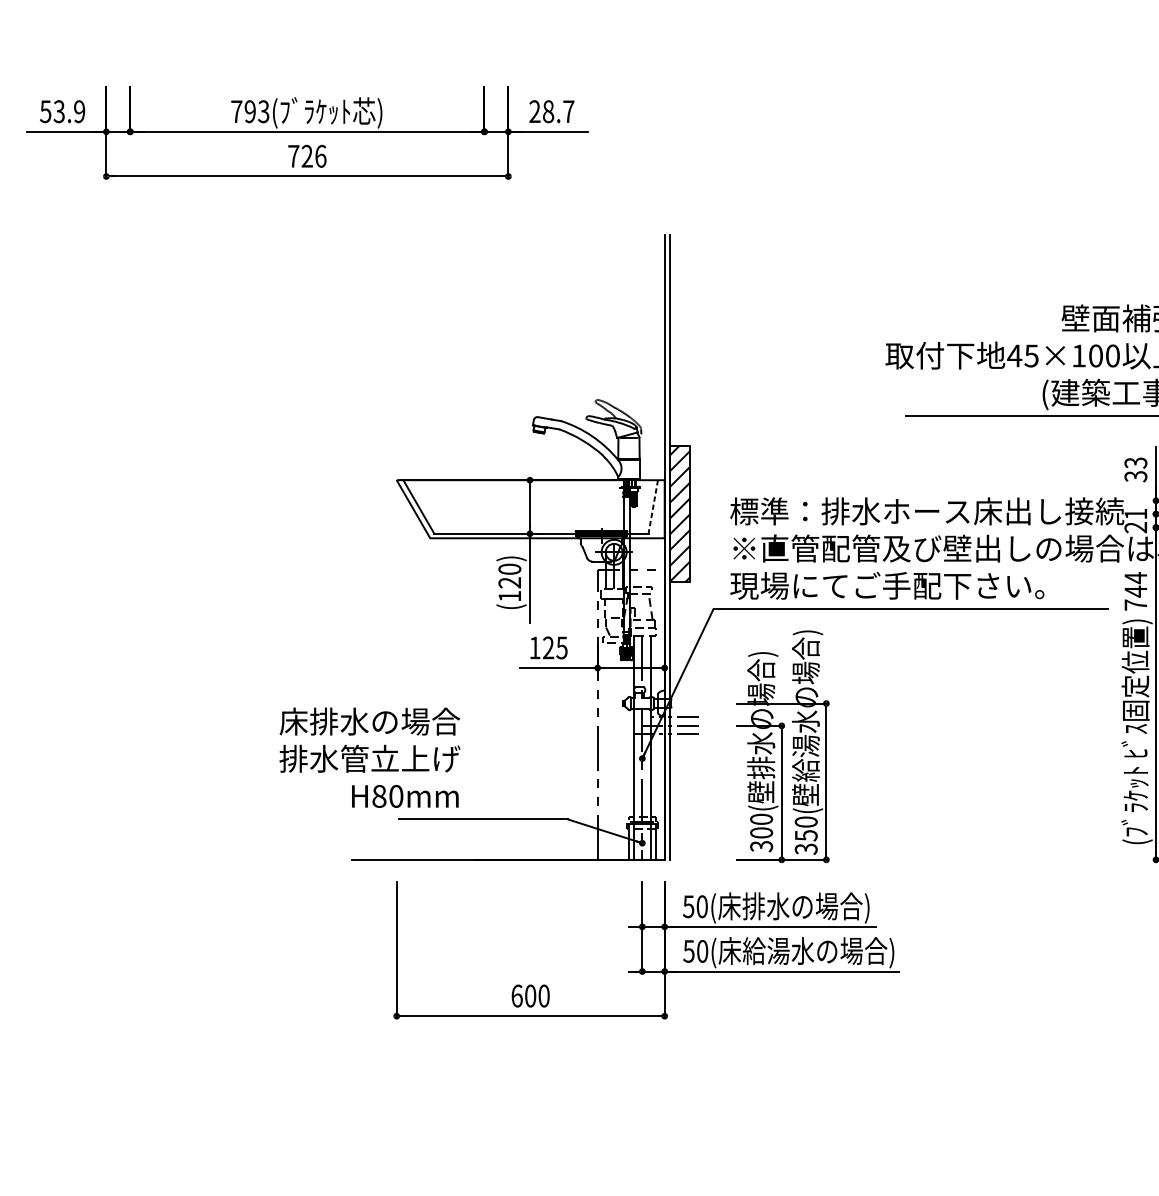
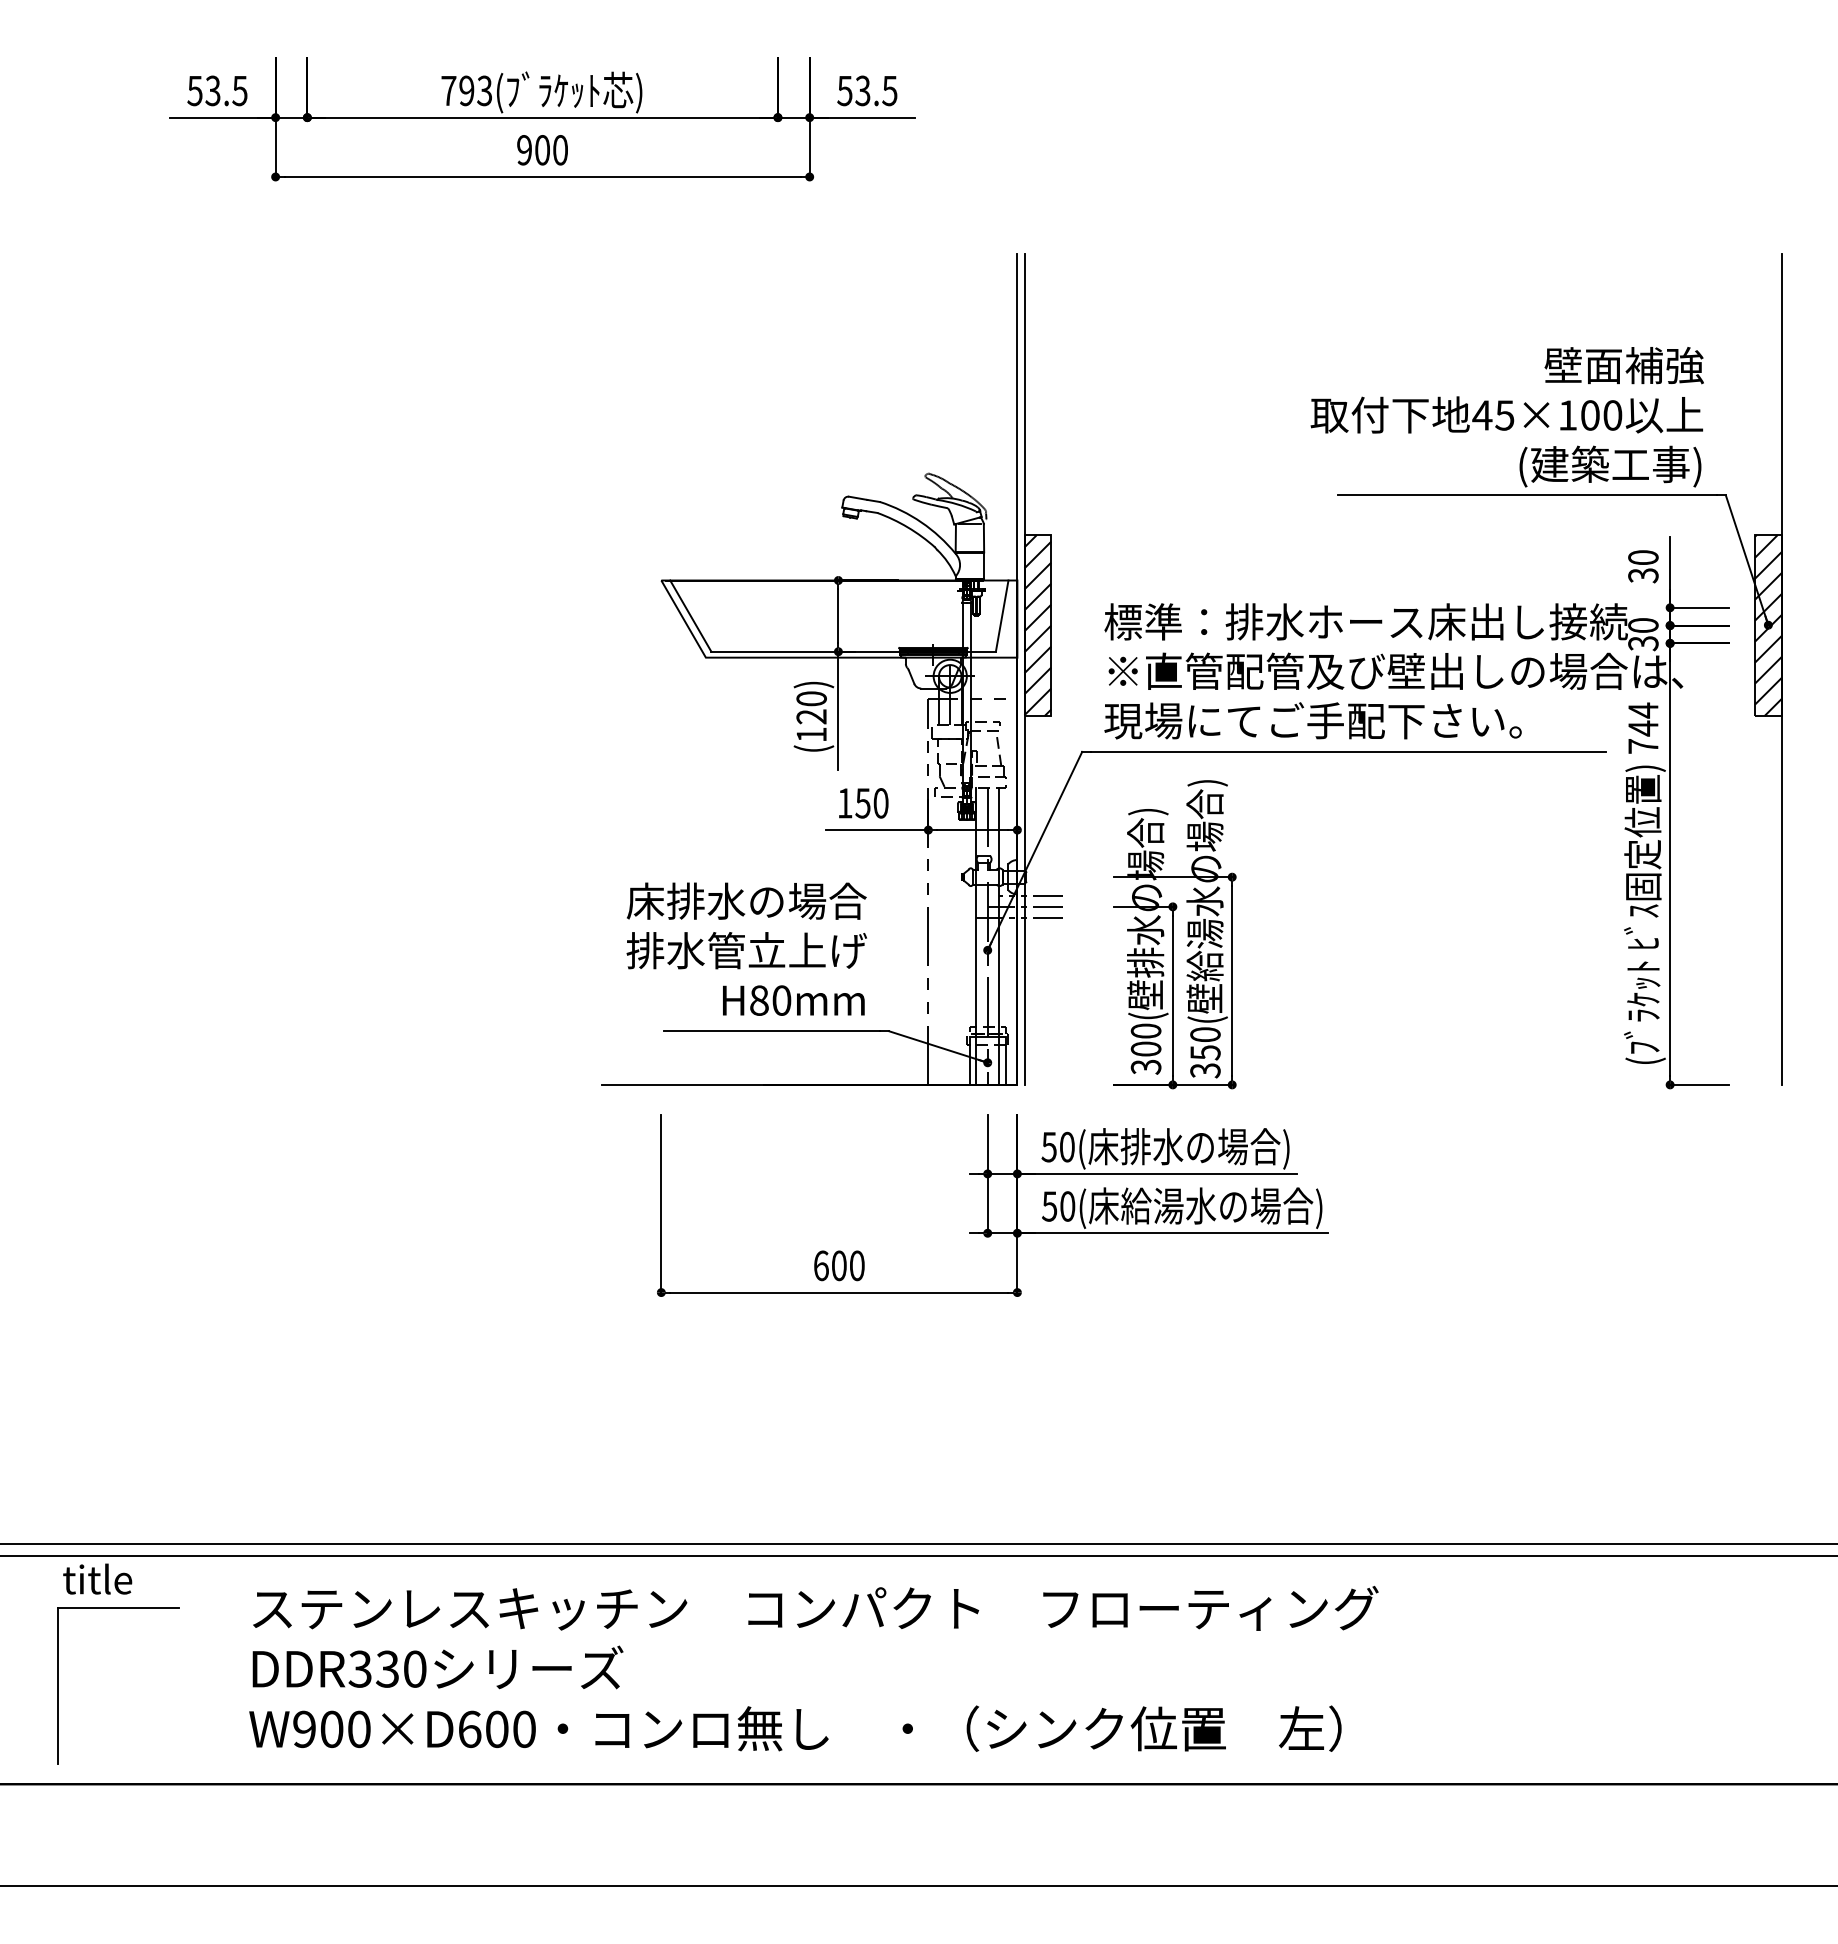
text: (79, 111) -> (239, 90), 53.9 -> 53.5
text: (551, 111) -> (867, 90), 28.7 -> 53.5
text: (307, 156) -> (542, 150), 726 -> 900
text: (1135, 462) -> (1643, 557), 33 -> 30
line: (653, 507) -> (1002, 616), dashed -> solid
text: (1135, 520) -> (1643, 634), 21 -> 30
text: (554, 648) -> (871, 803), 125 -> 150
text: (369, 757) -> (746, 948), moved

